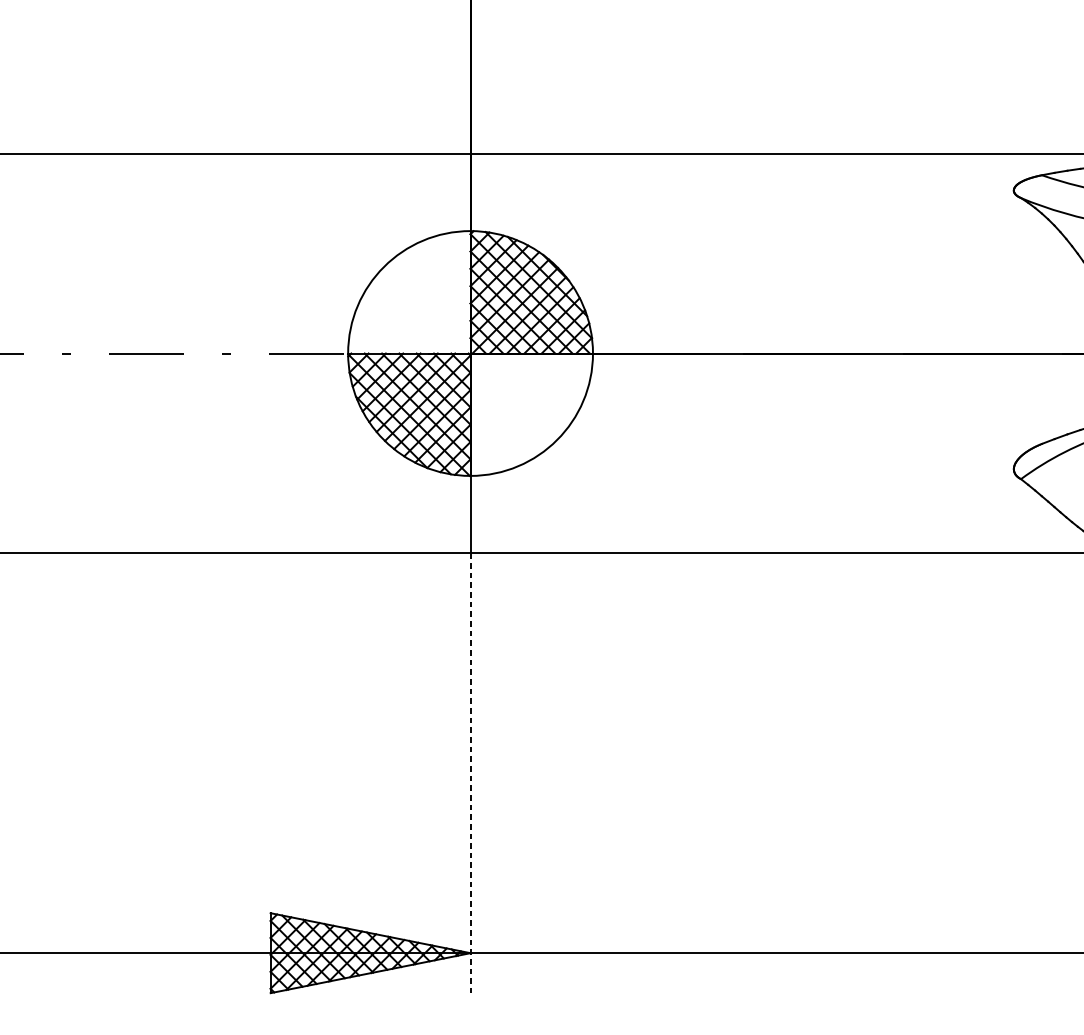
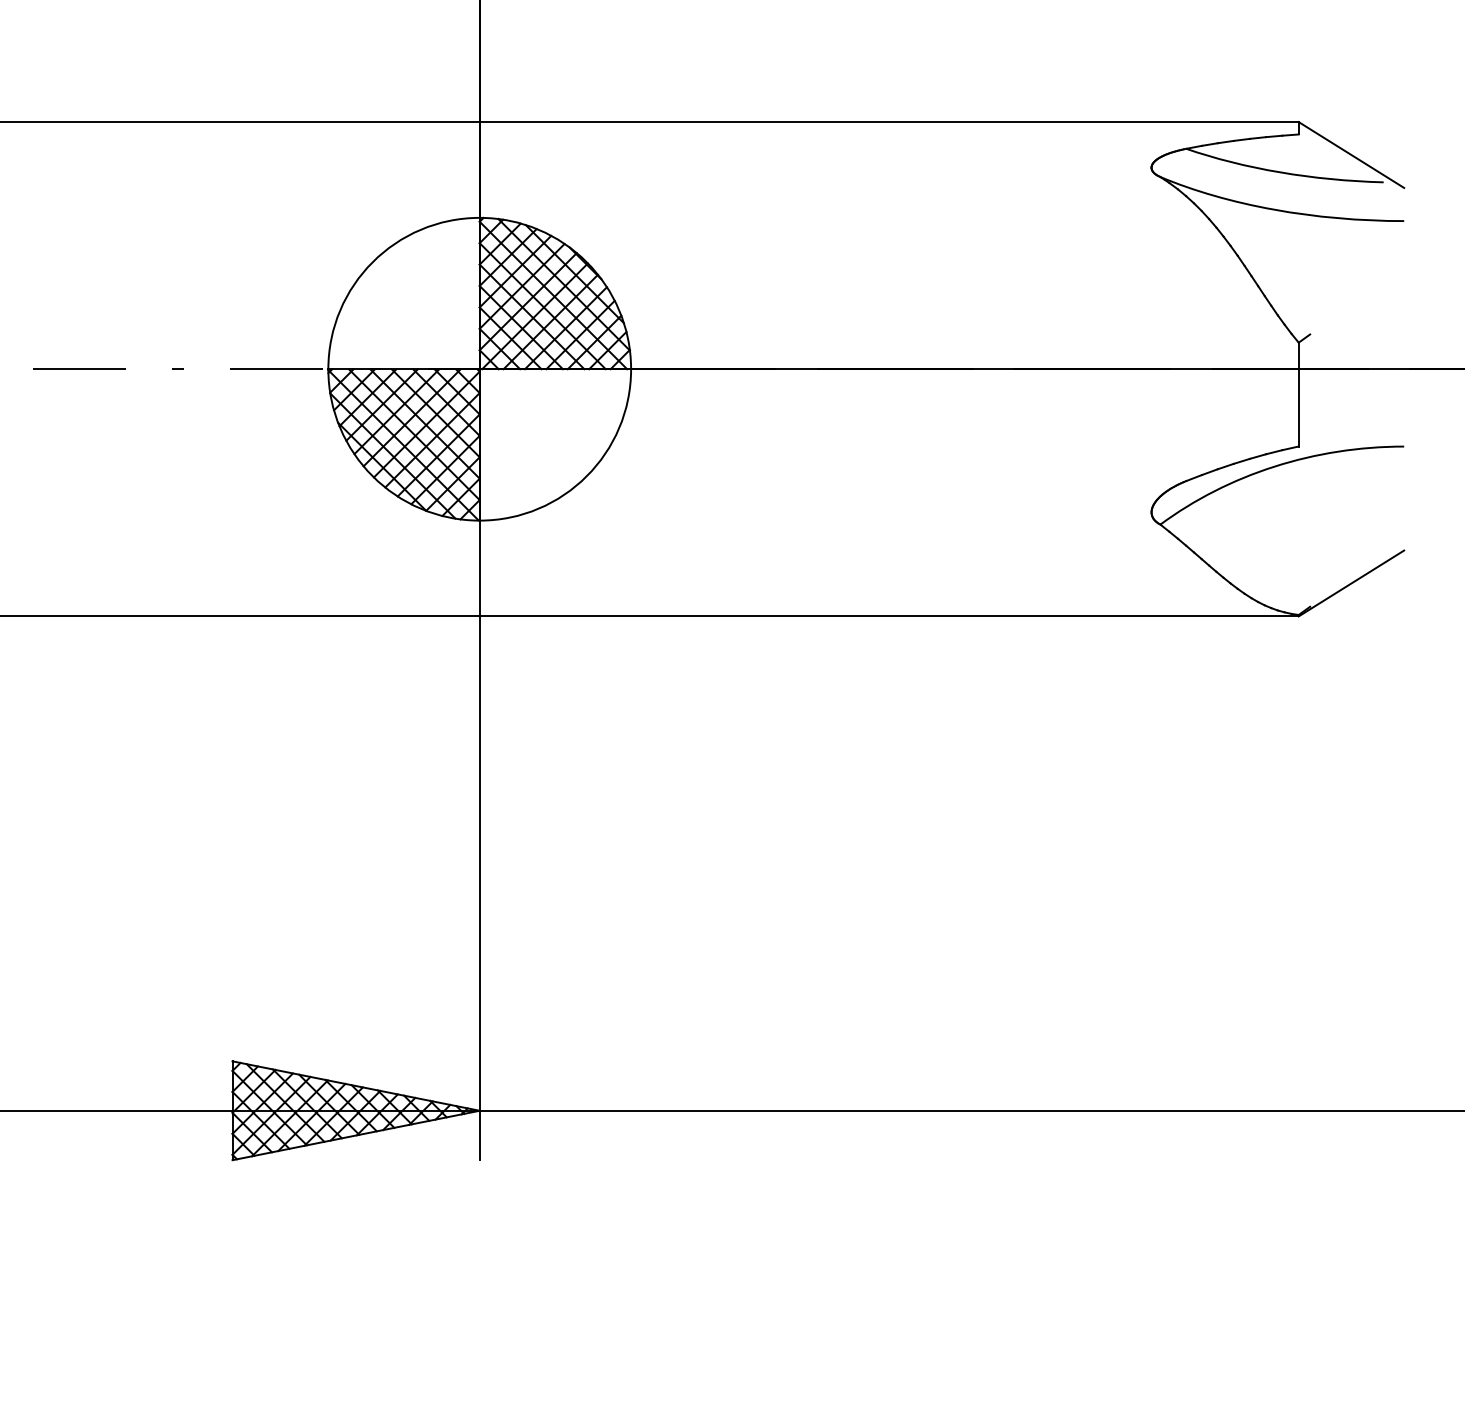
line: (470, 773) -> (479, 888), dashed -> solid

